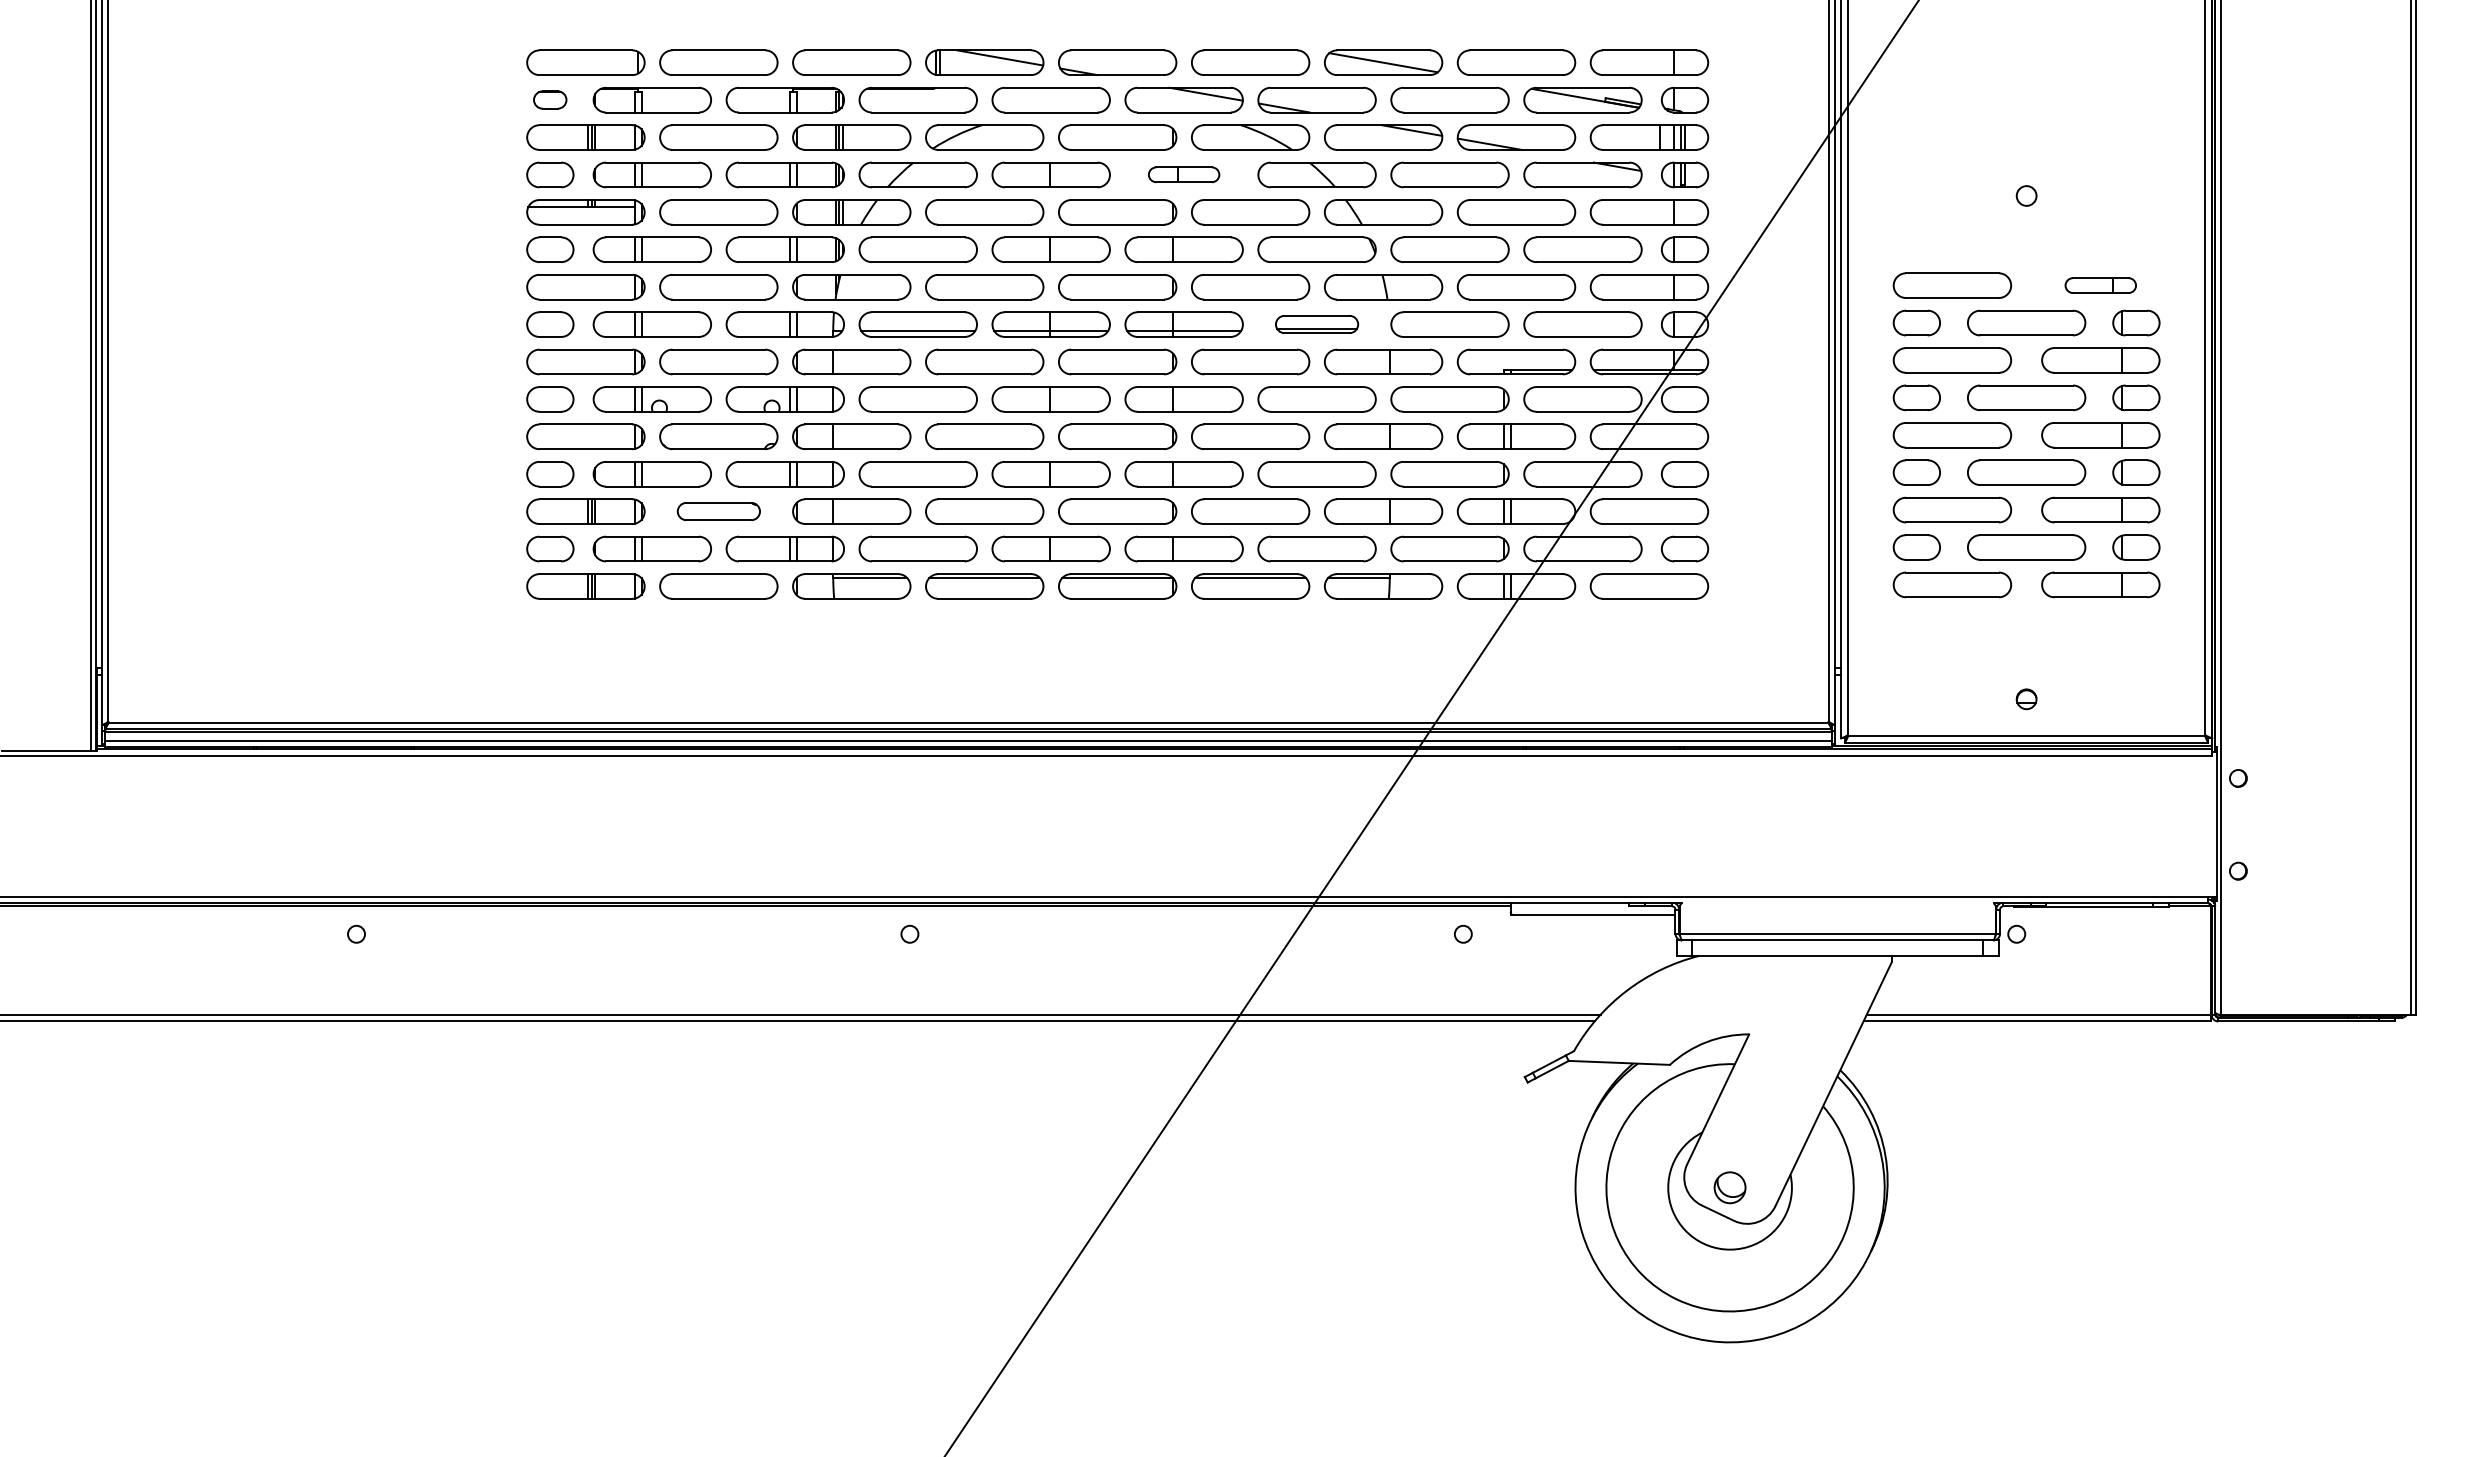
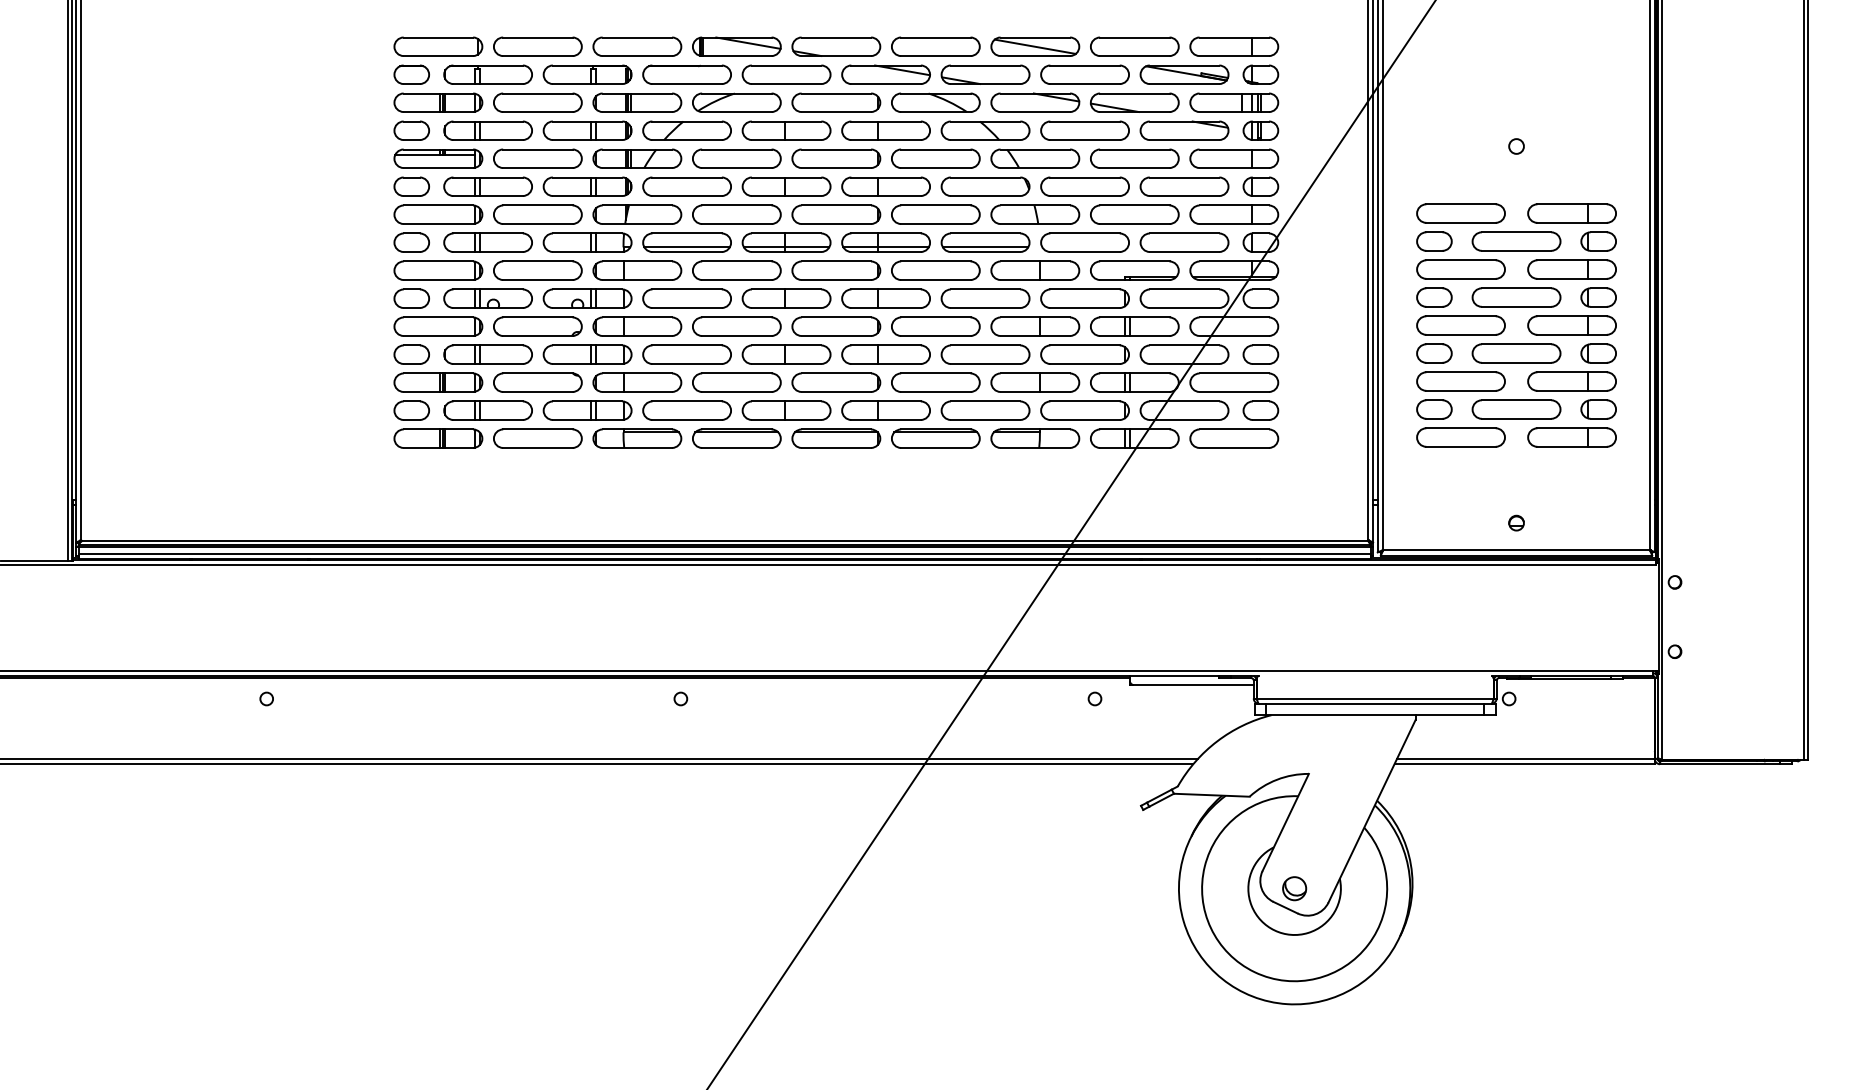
part: (549, 99) -> (411, 74), size x1.43
part: (1183, 174) -> (885, 130), size x1.67
part: (2100, 285) -> (1571, 213), size x1.67
part: (1316, 324) -> (985, 242), size x1.43
part: (718, 511) -> (537, 382), size x1.43

